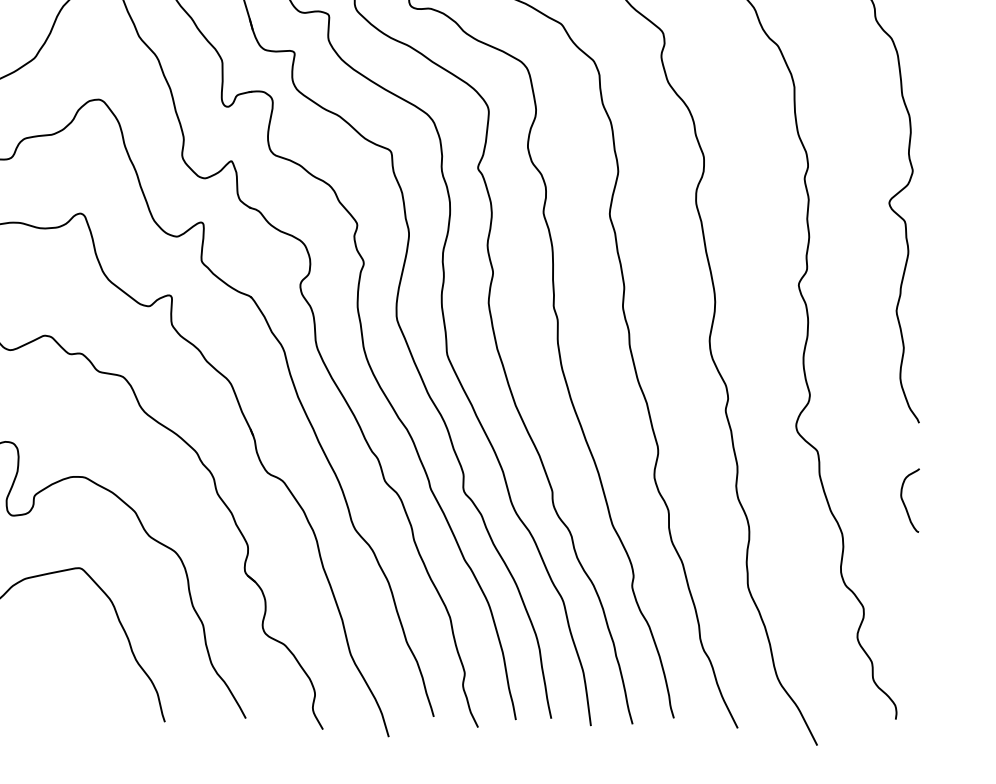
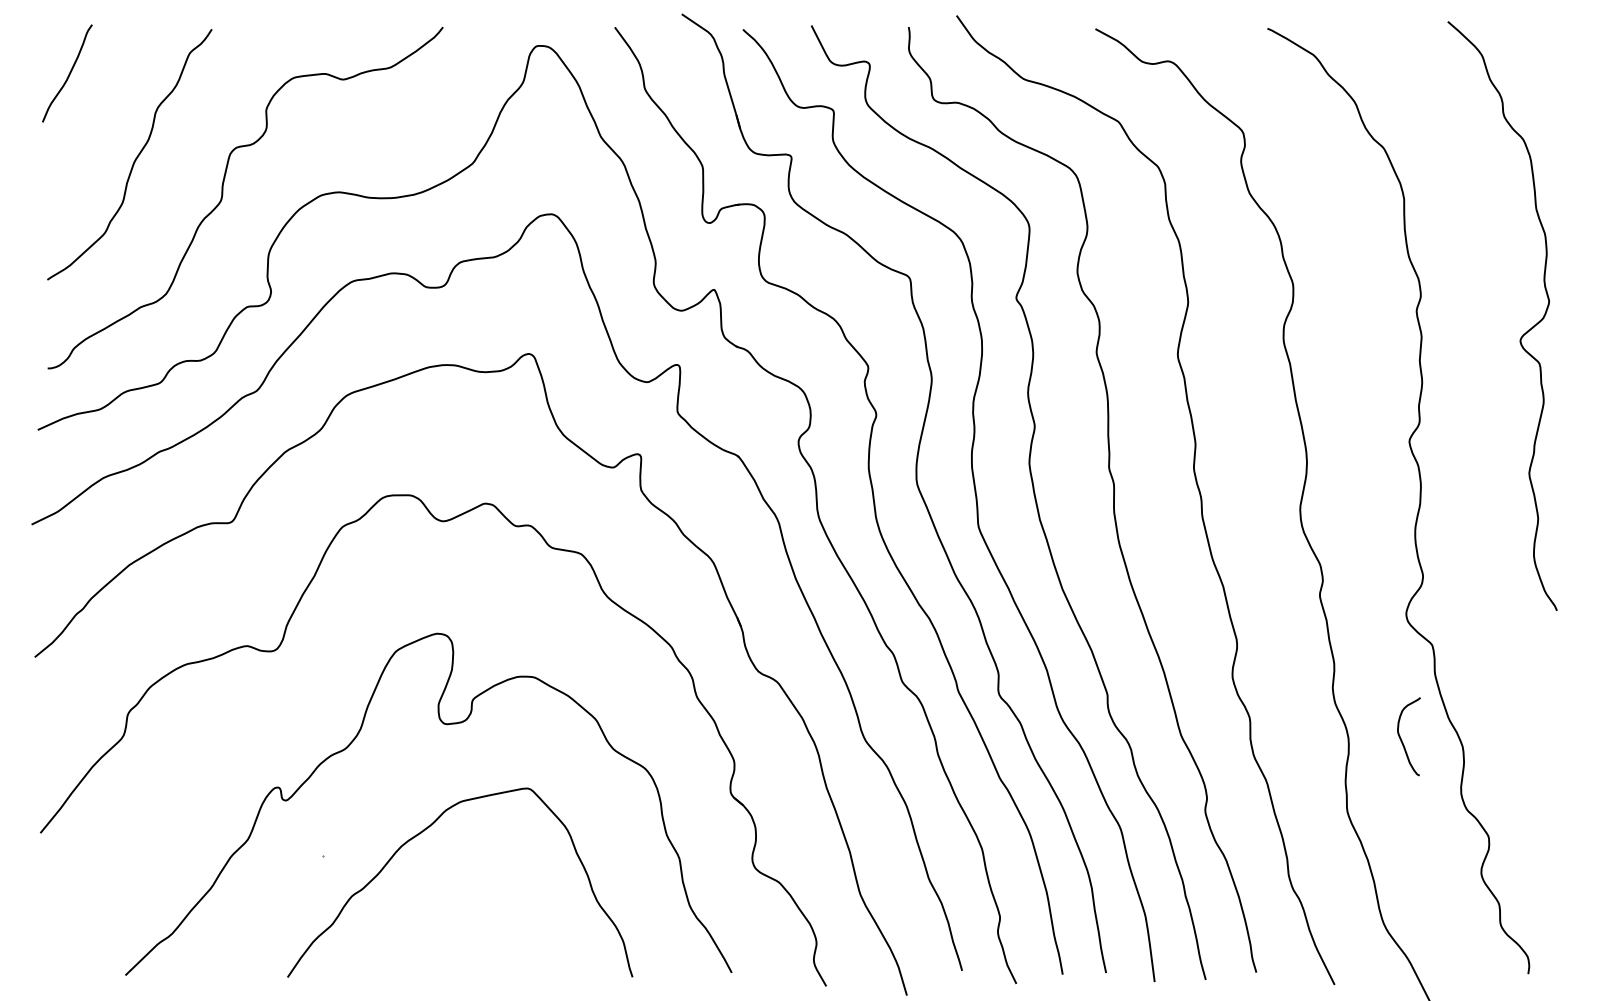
curve: (904, 503) -> (1402, 740), moved

